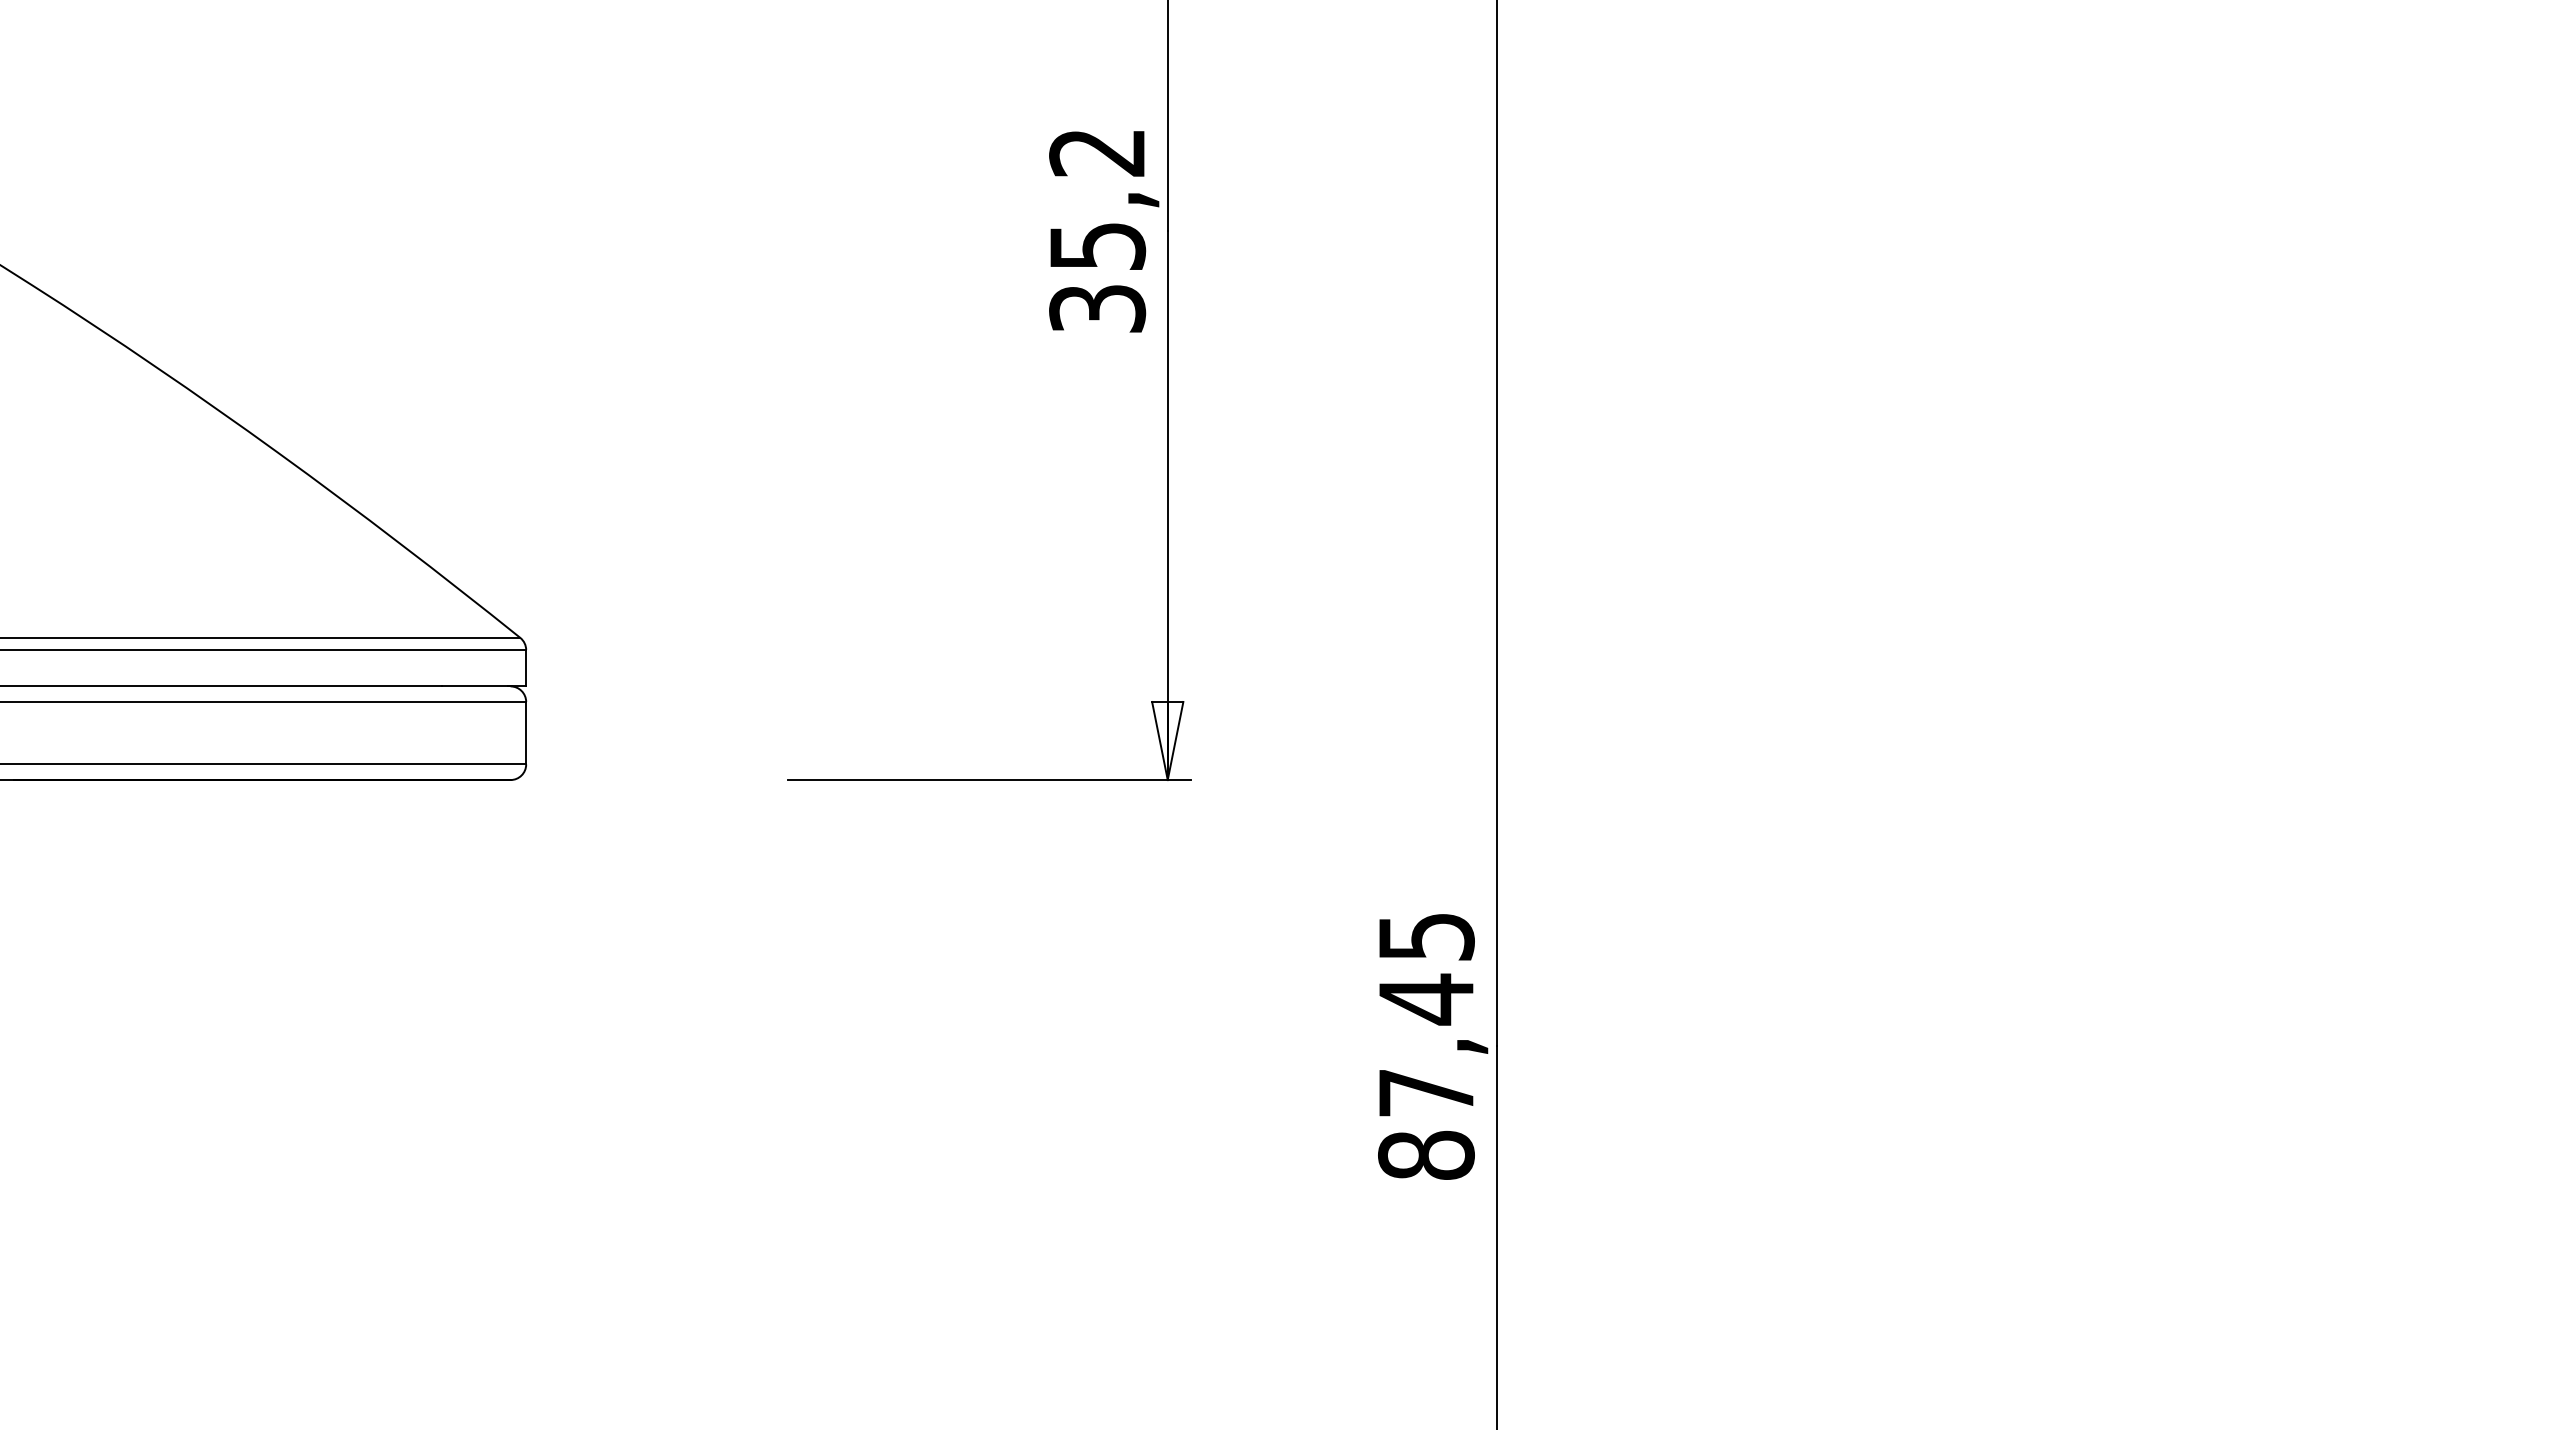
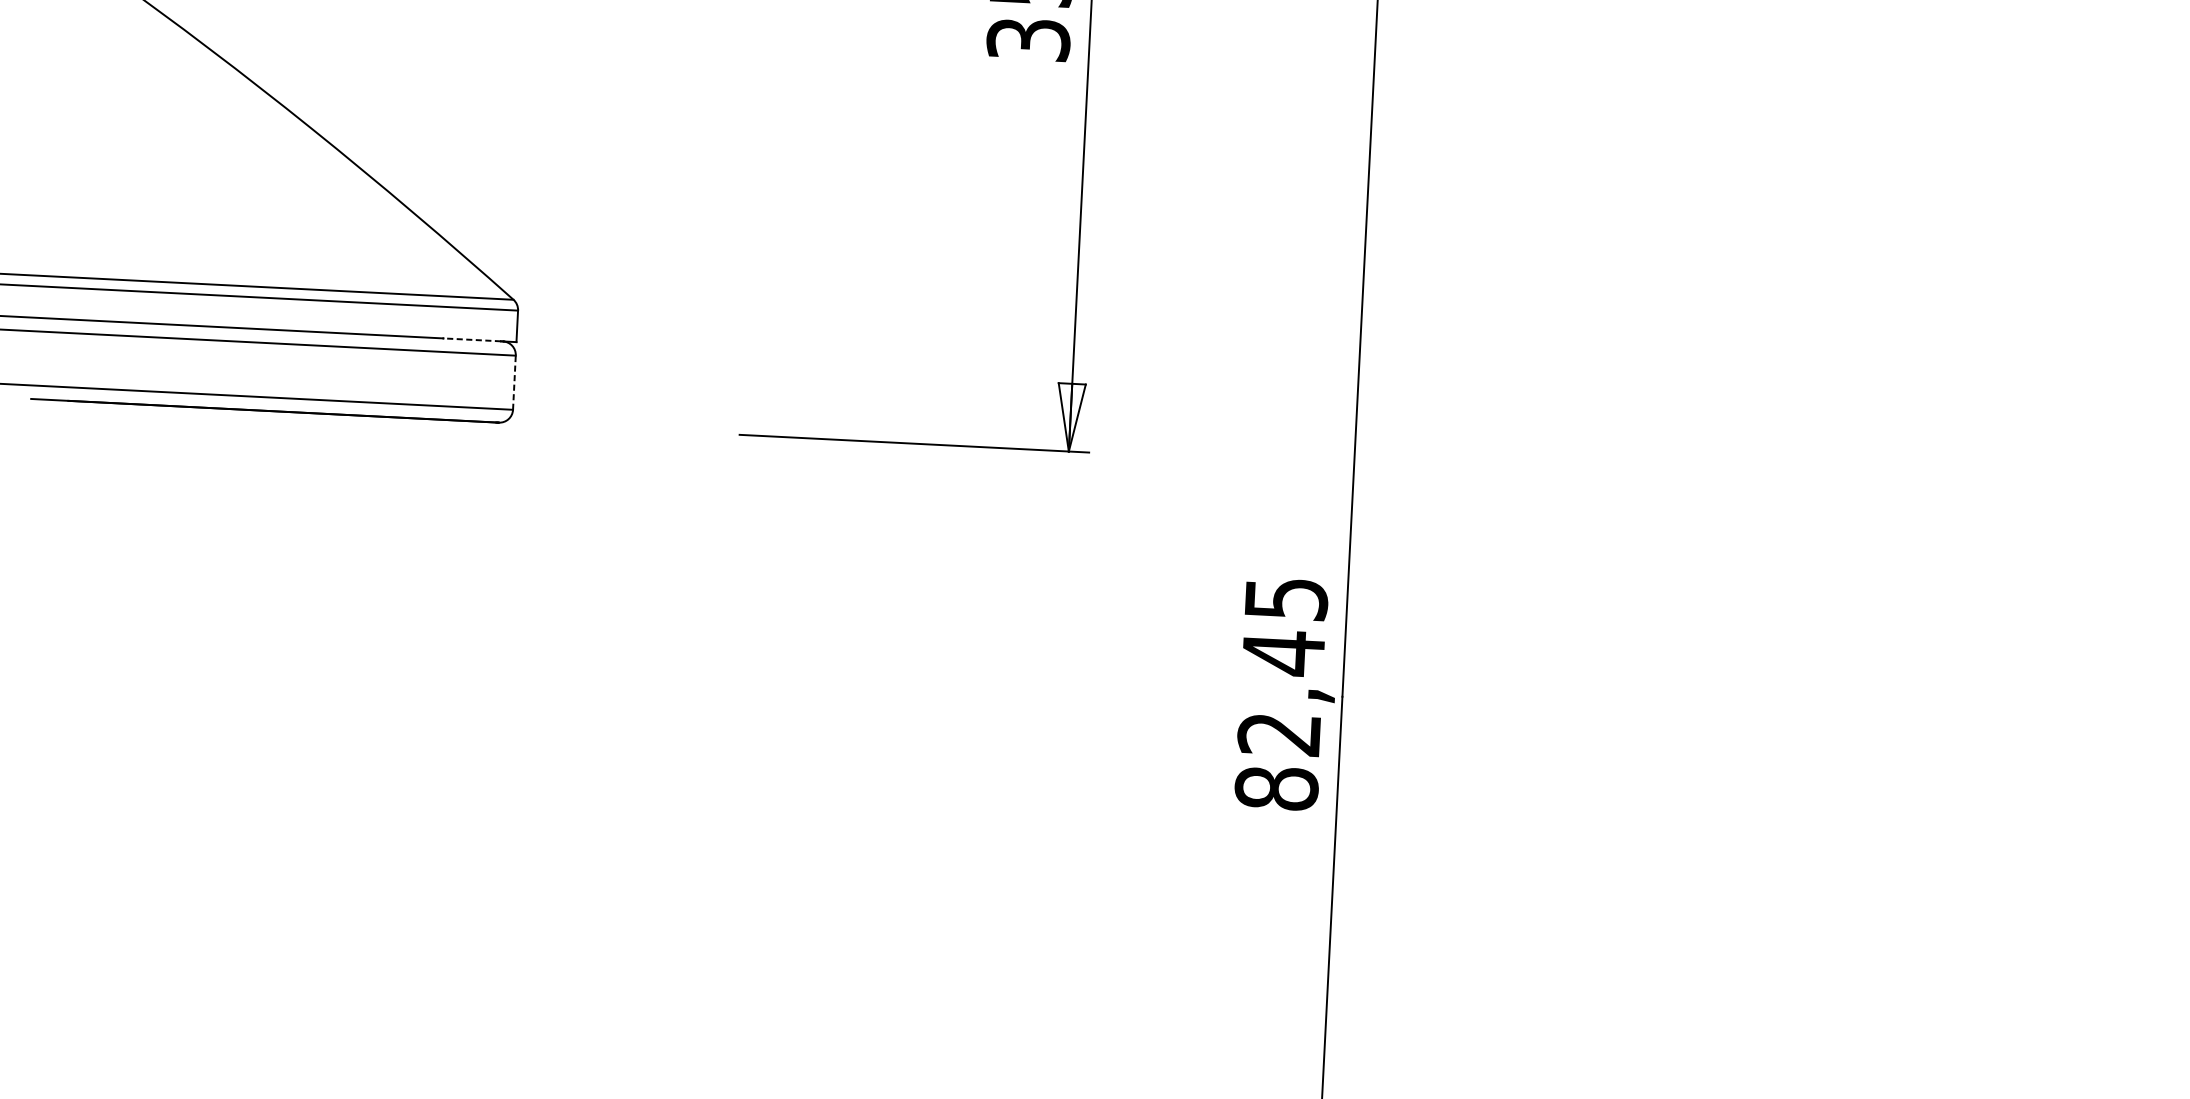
line: (474, 686) -> (471, 339), solid -> dashed
line: (526, 732) -> (514, 382), solid -> dashed
text: (1425, 1093) -> (1278, 734), 87,45 -> 82,45

